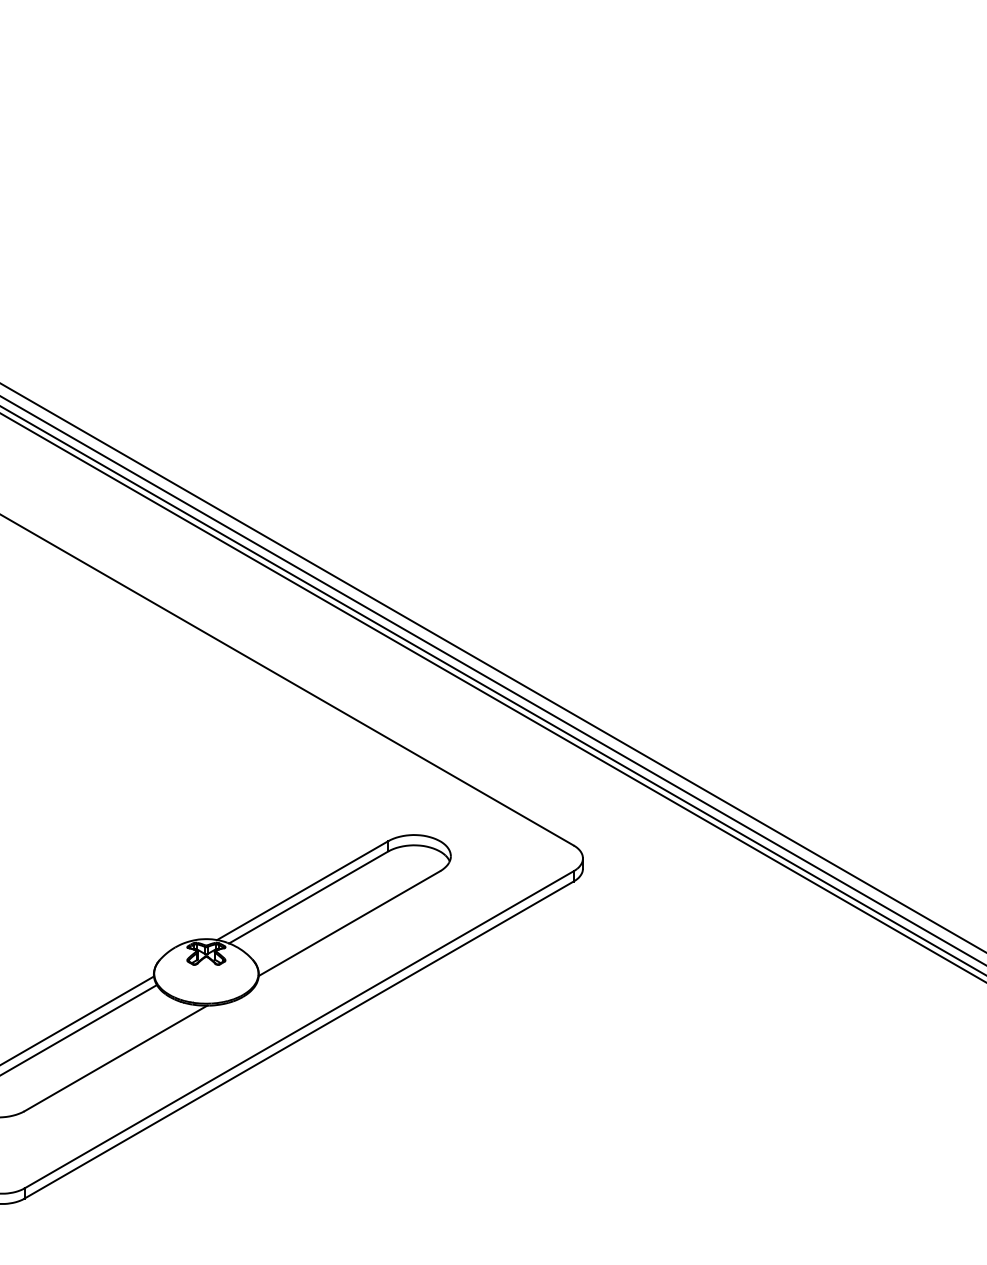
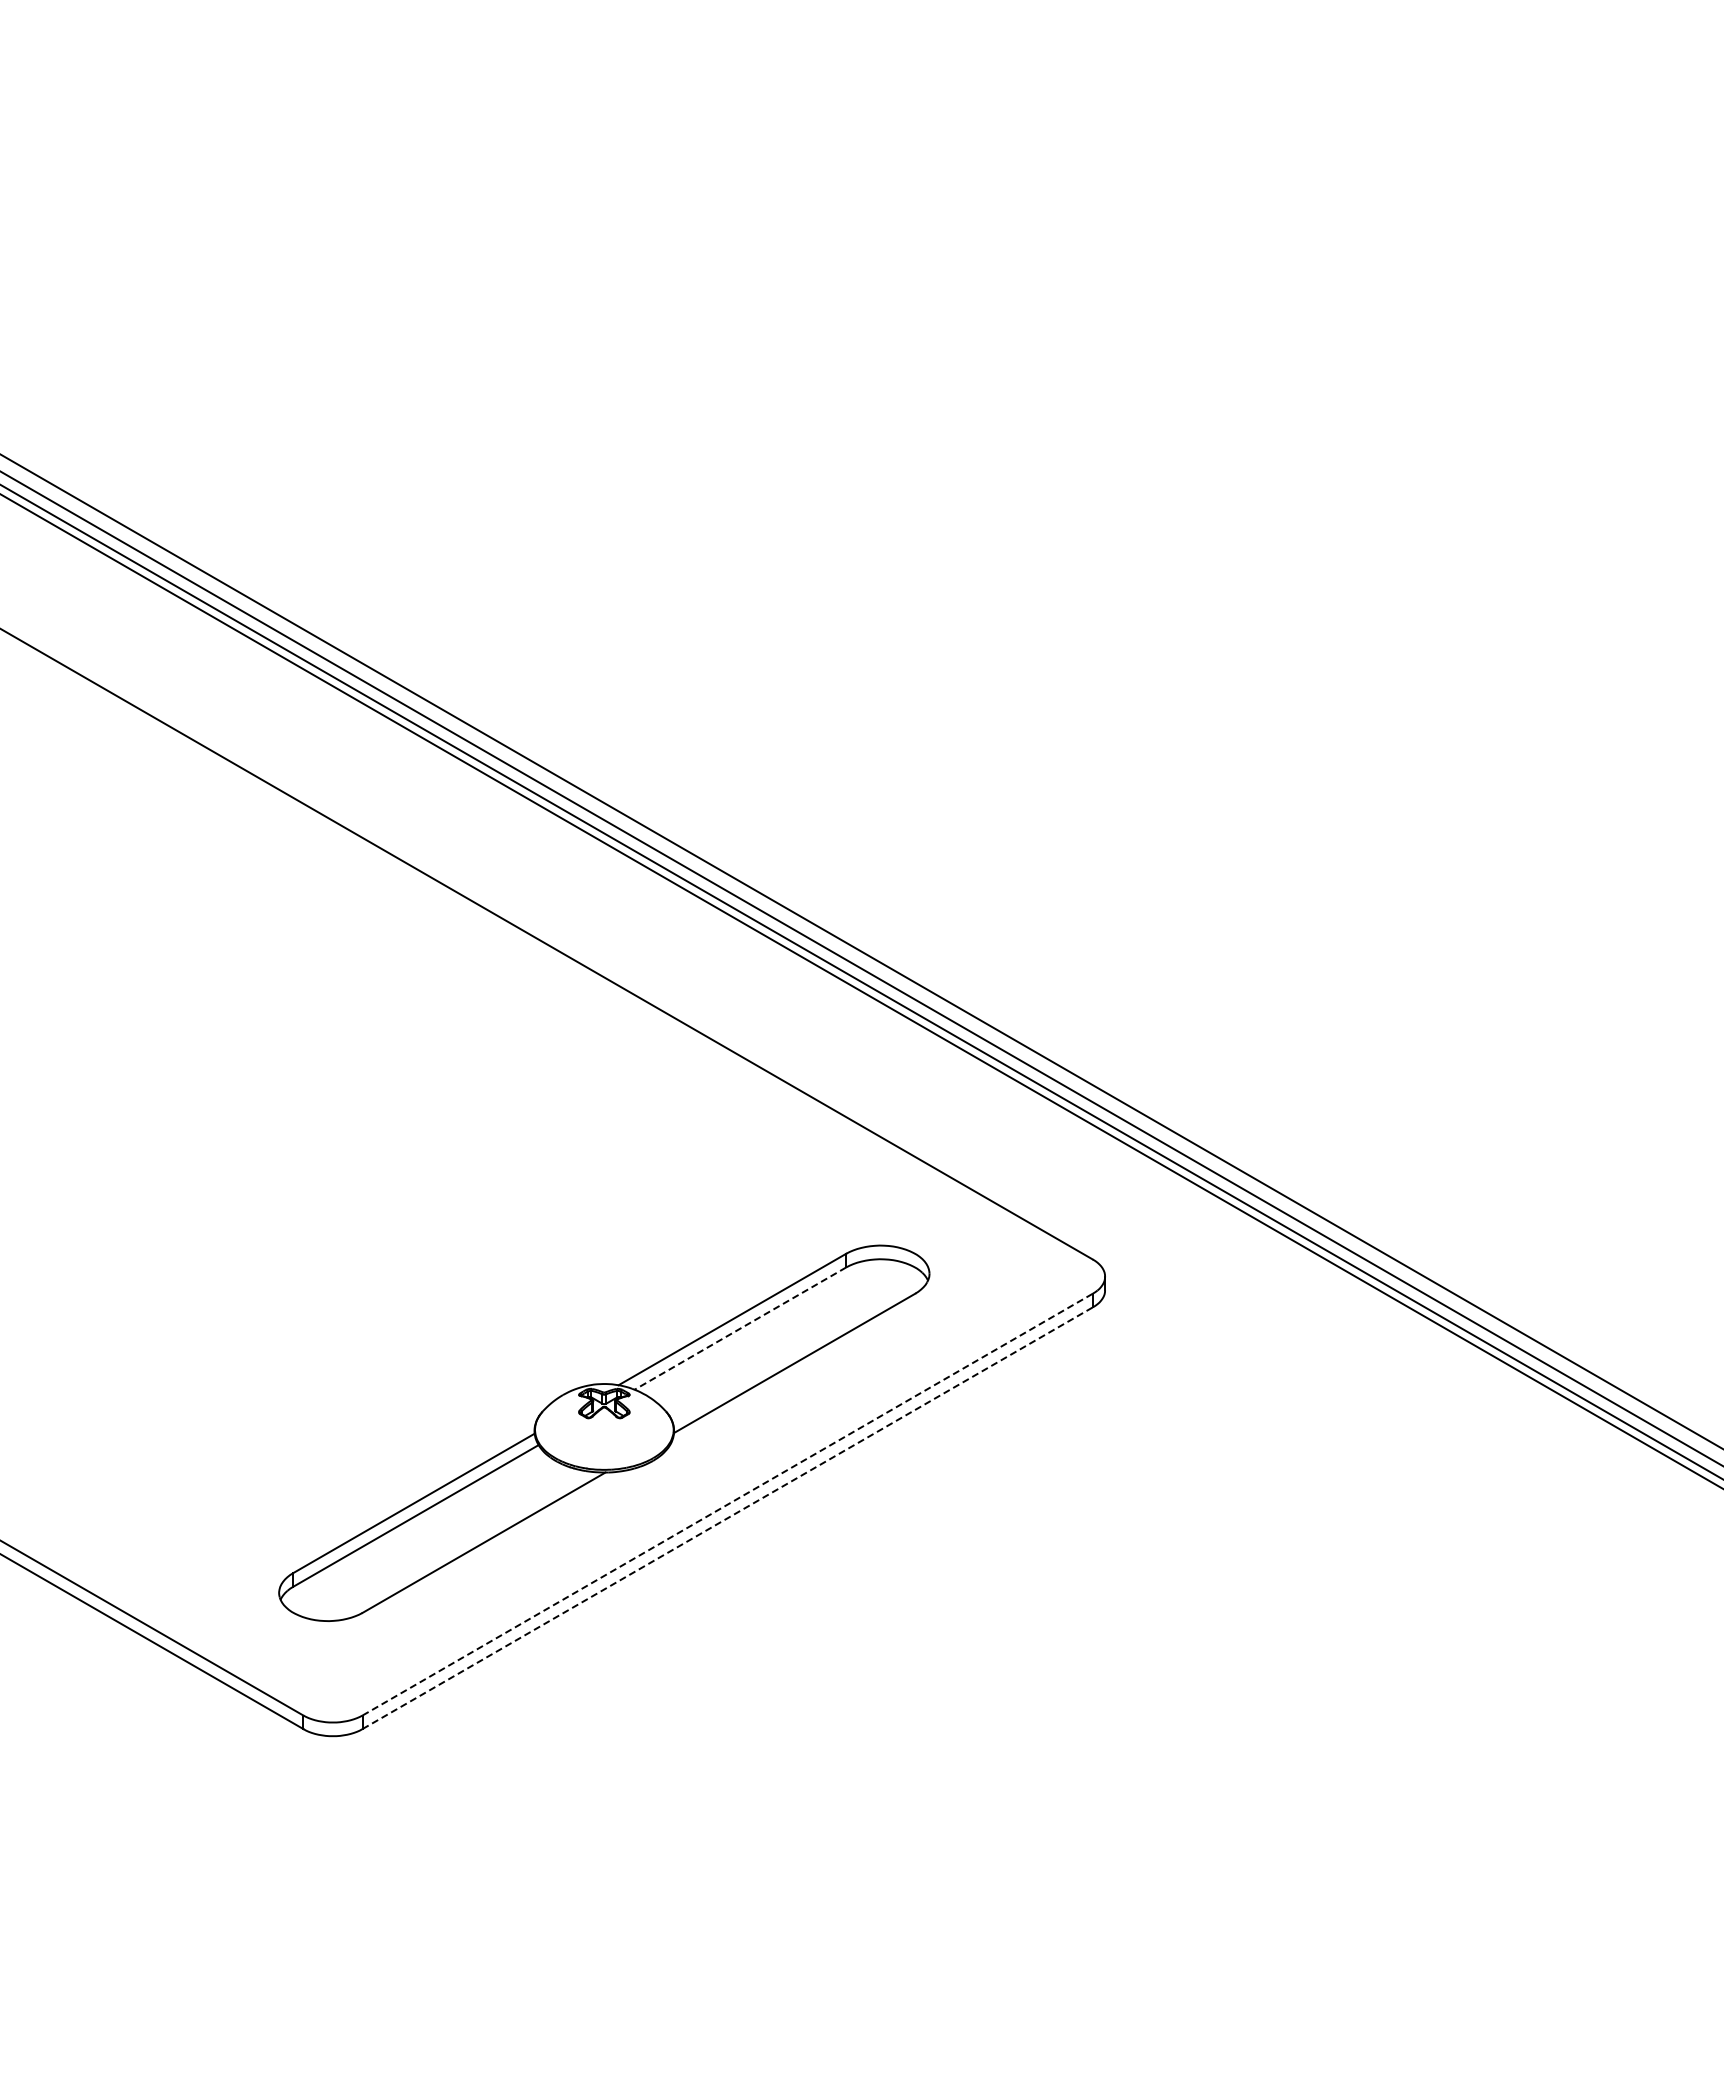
line: (308, 897) -> (739, 1328), solid -> dashed
line: (298, 1029) -> (727, 1504), solid -> dashed
line: (298, 1040) -> (727, 1518), solid -> dashed

